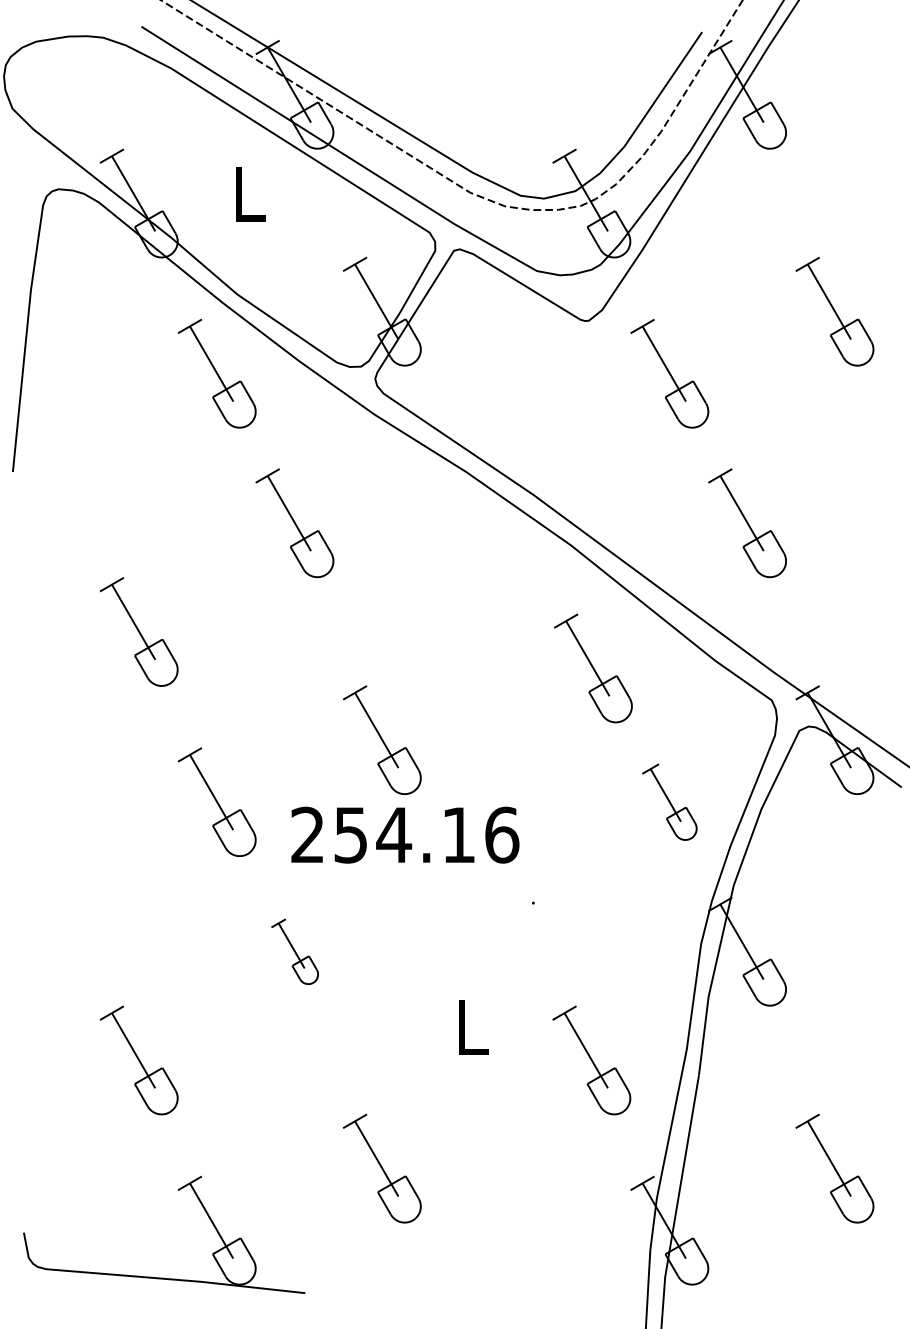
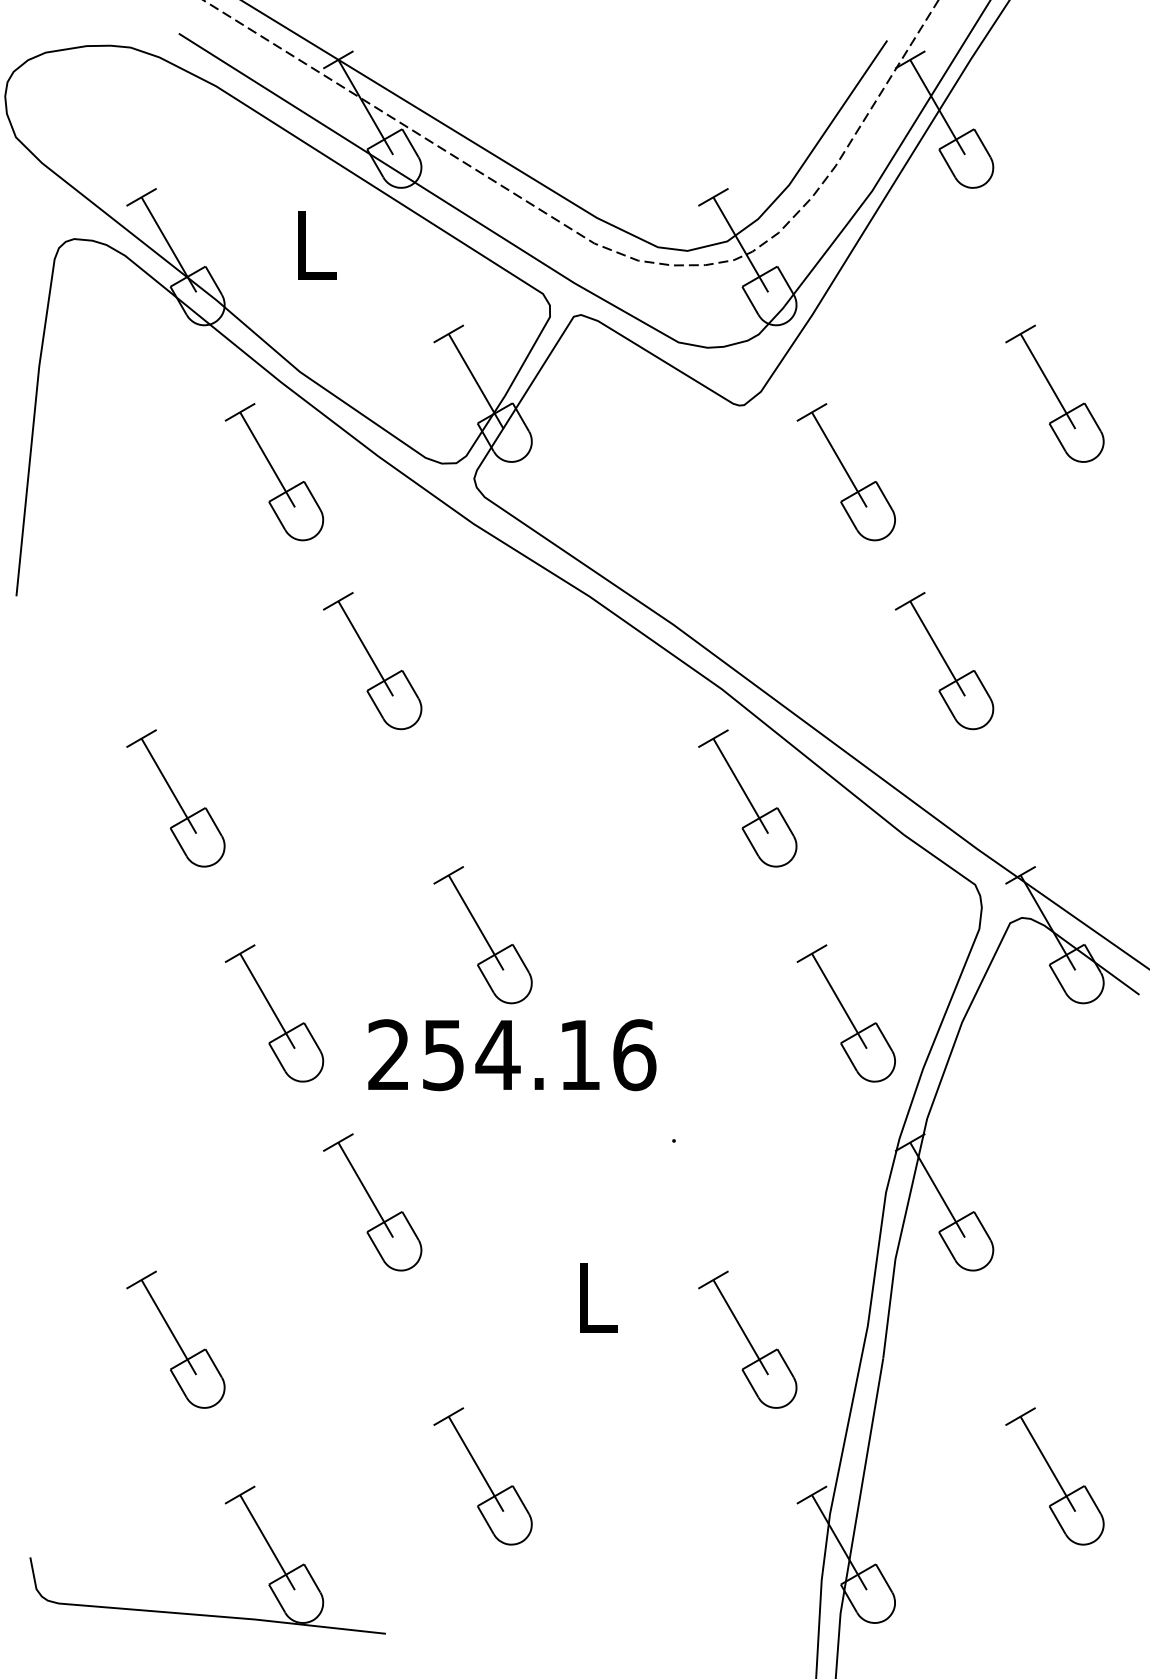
part: (593, 668) -> (747, 798), moved
part: (669, 802) -> (845, 1013), size x1.43
part: (294, 951) -> (372, 1202), size x1.67

